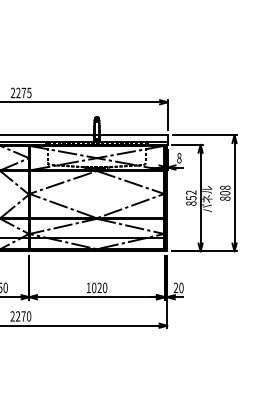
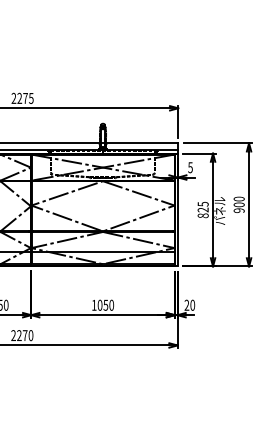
text: (179, 158) -> (190, 167), 8 -> 5
text: (225, 192) -> (239, 204), 808 -> 900
text: (191, 195) -> (203, 207), 852 -> 825
text: (99, 287) -> (105, 304), 1020 -> 1050

